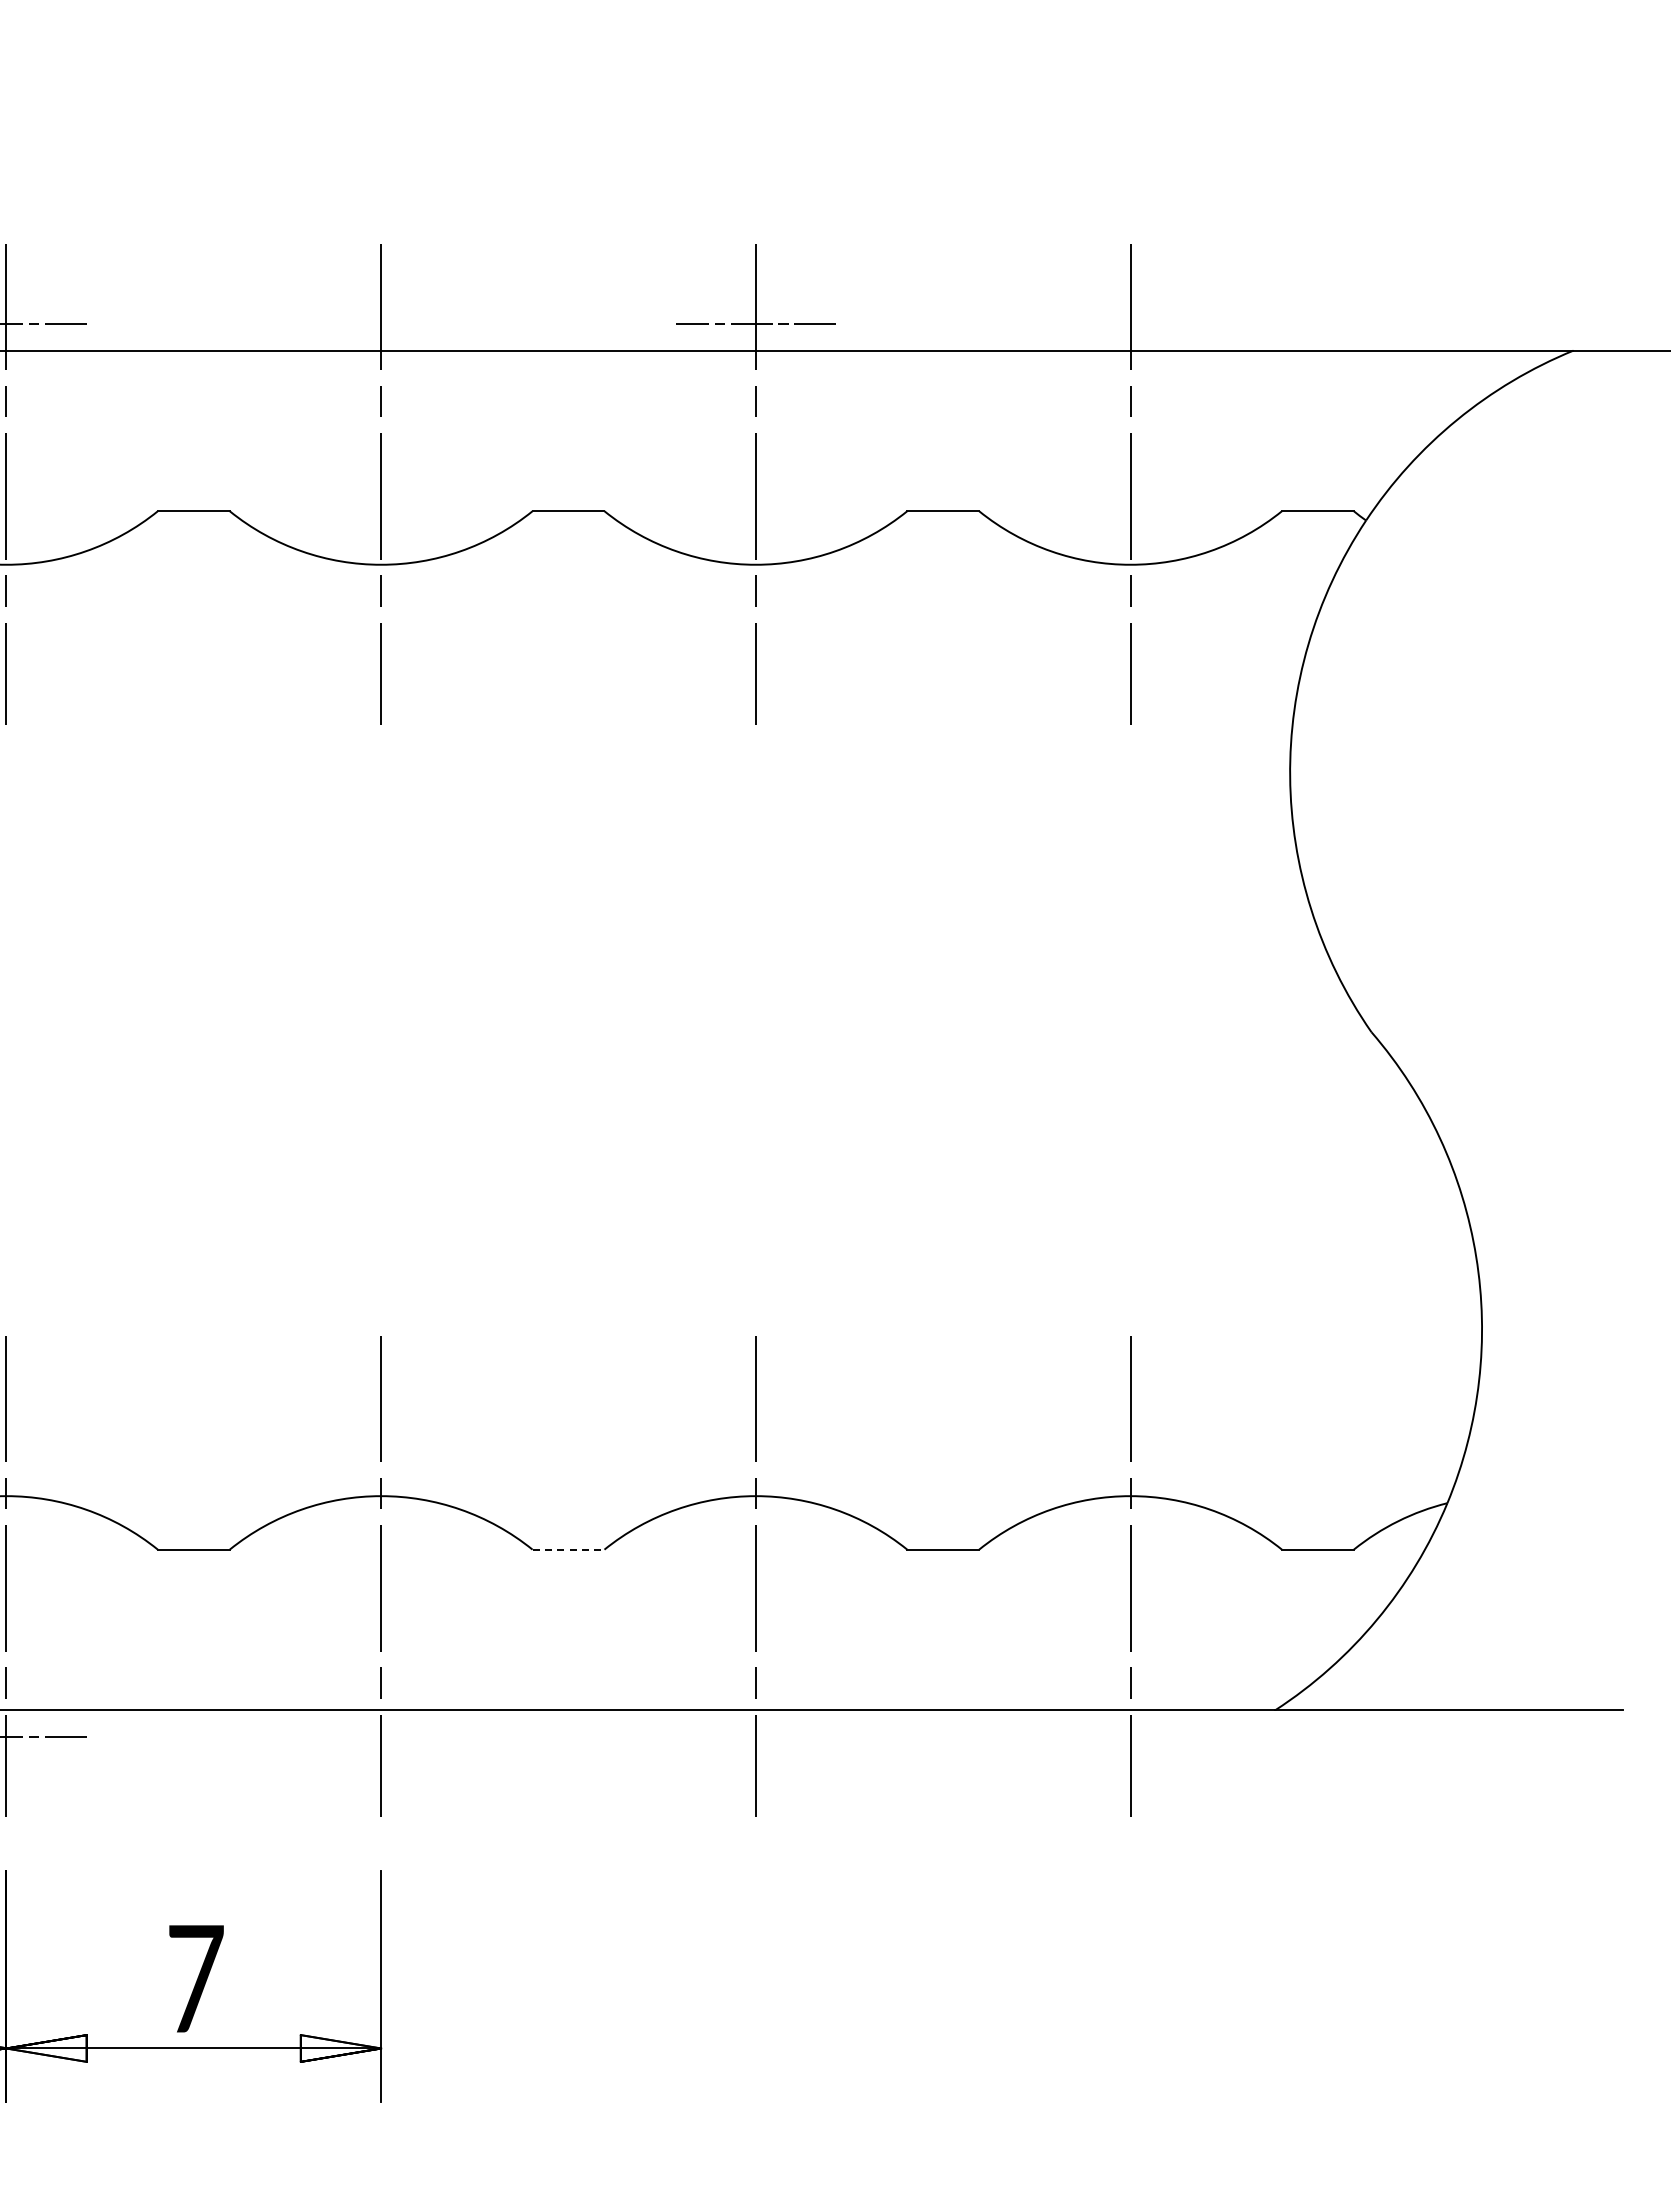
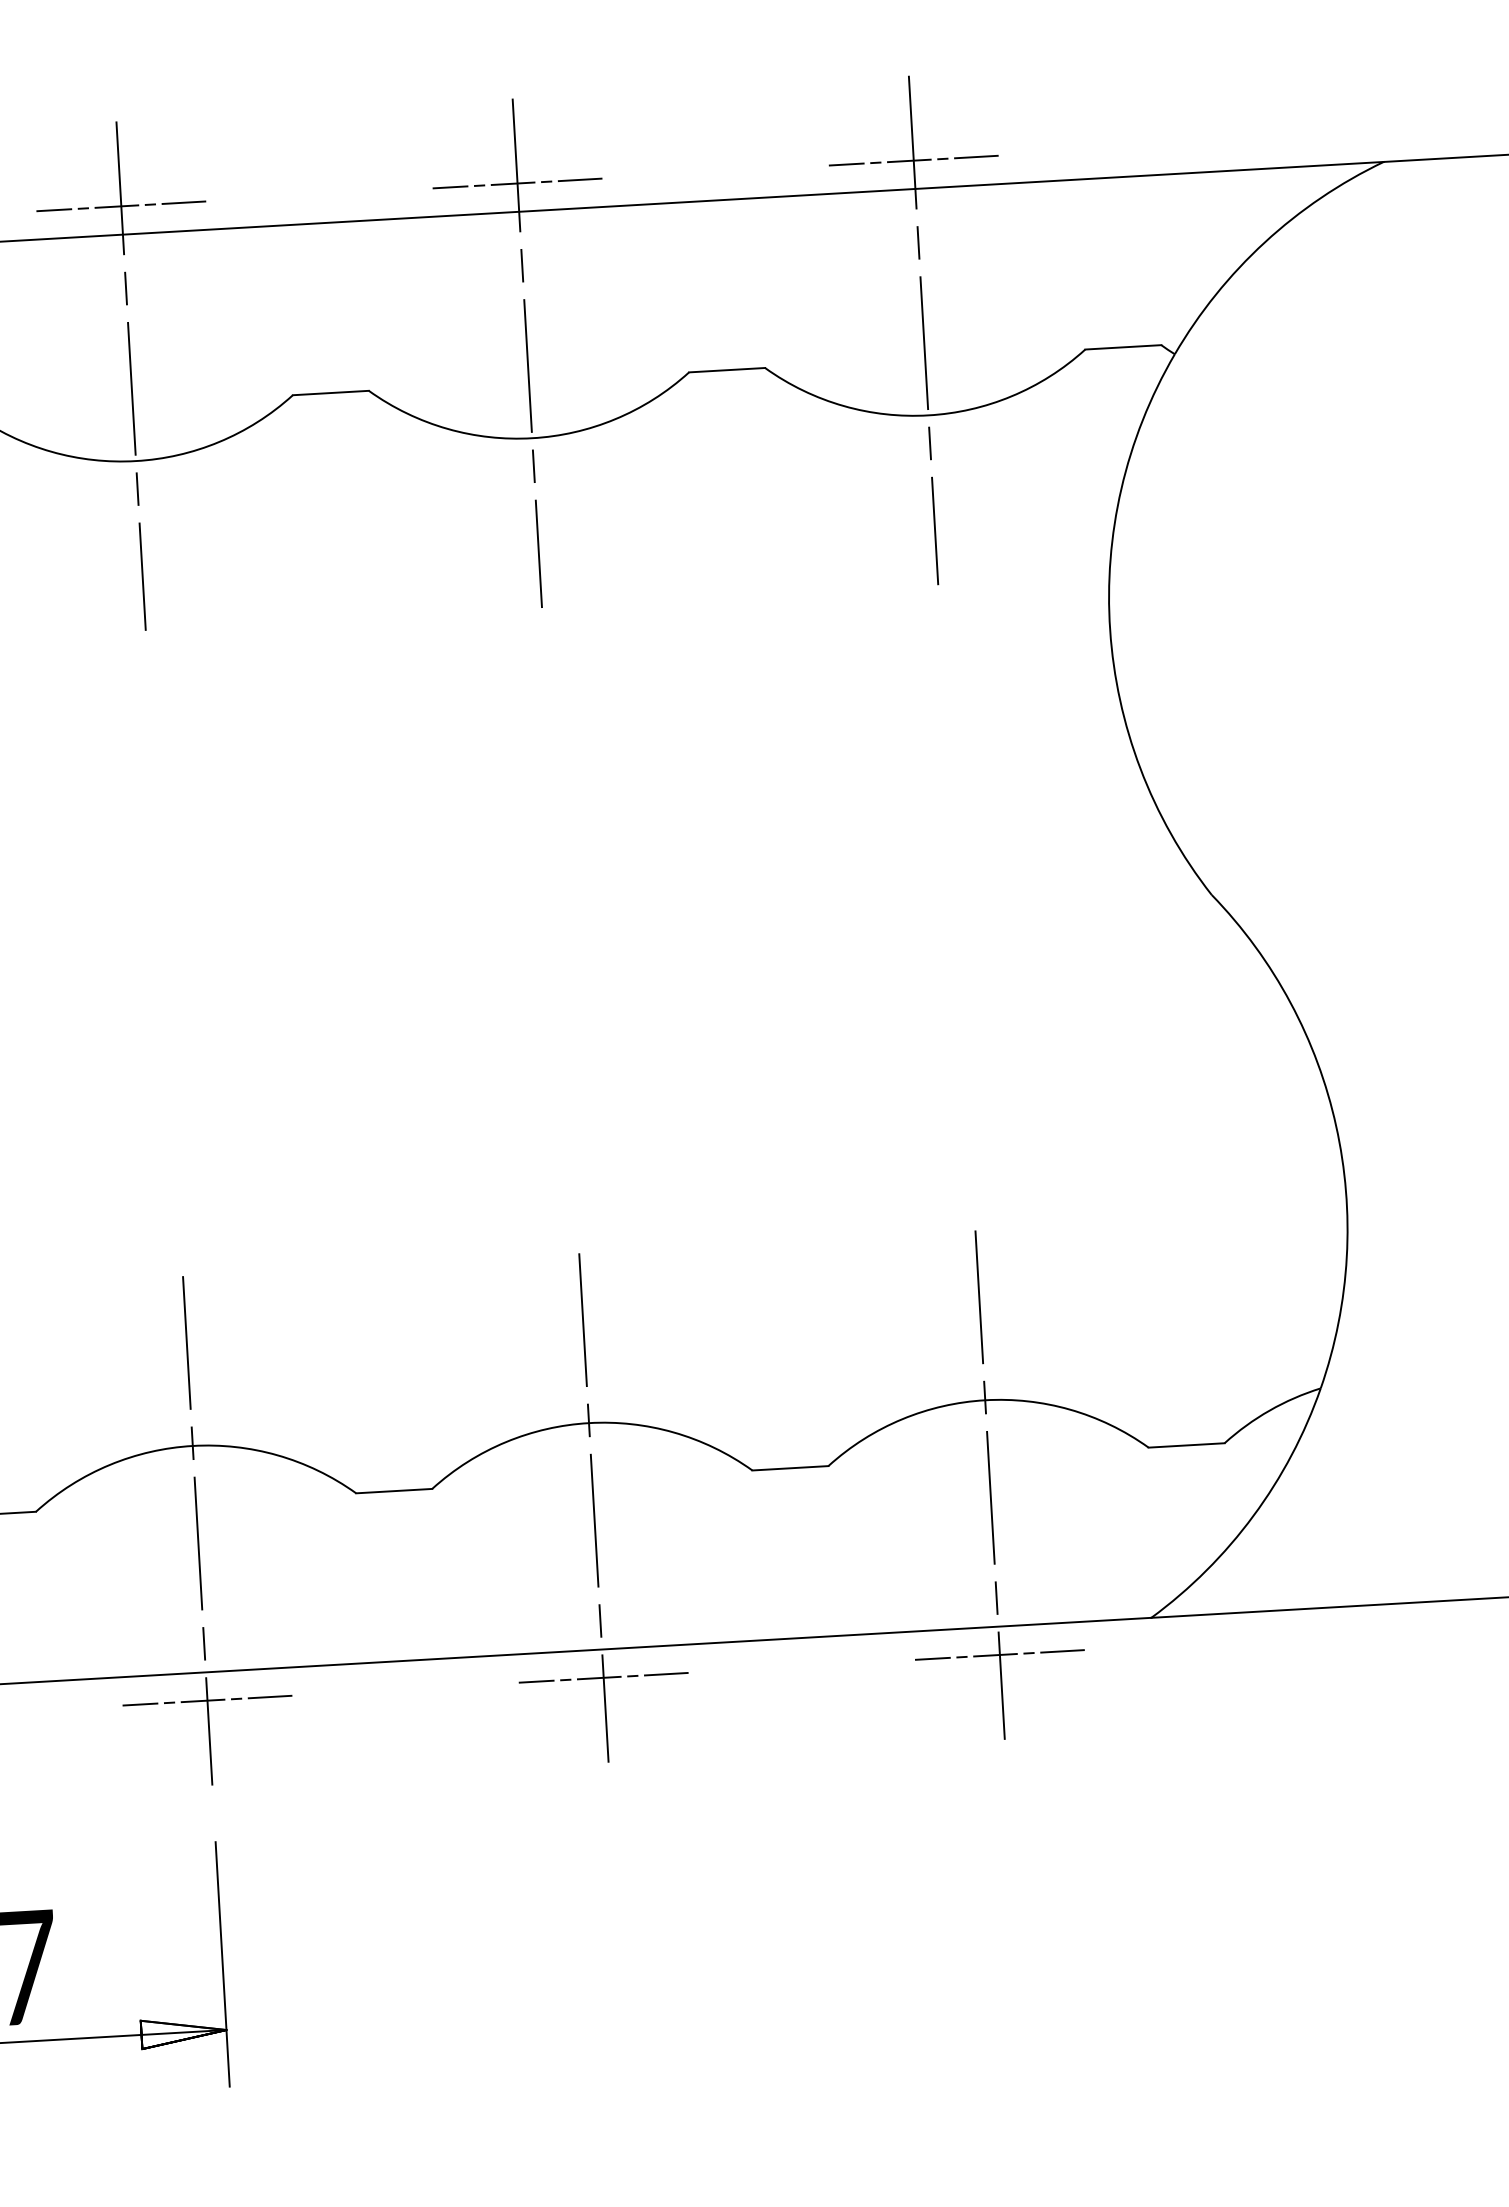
line: (380, 323) -> (120, 205), added
line: (1130, 323) -> (913, 160), added
line: (568, 1549) -> (394, 1490), dashed -> solid
line: (380, 1737) -> (206, 1701), added
line: (755, 1737) -> (603, 1678), added
line: (1130, 1737) -> (999, 1655), added

